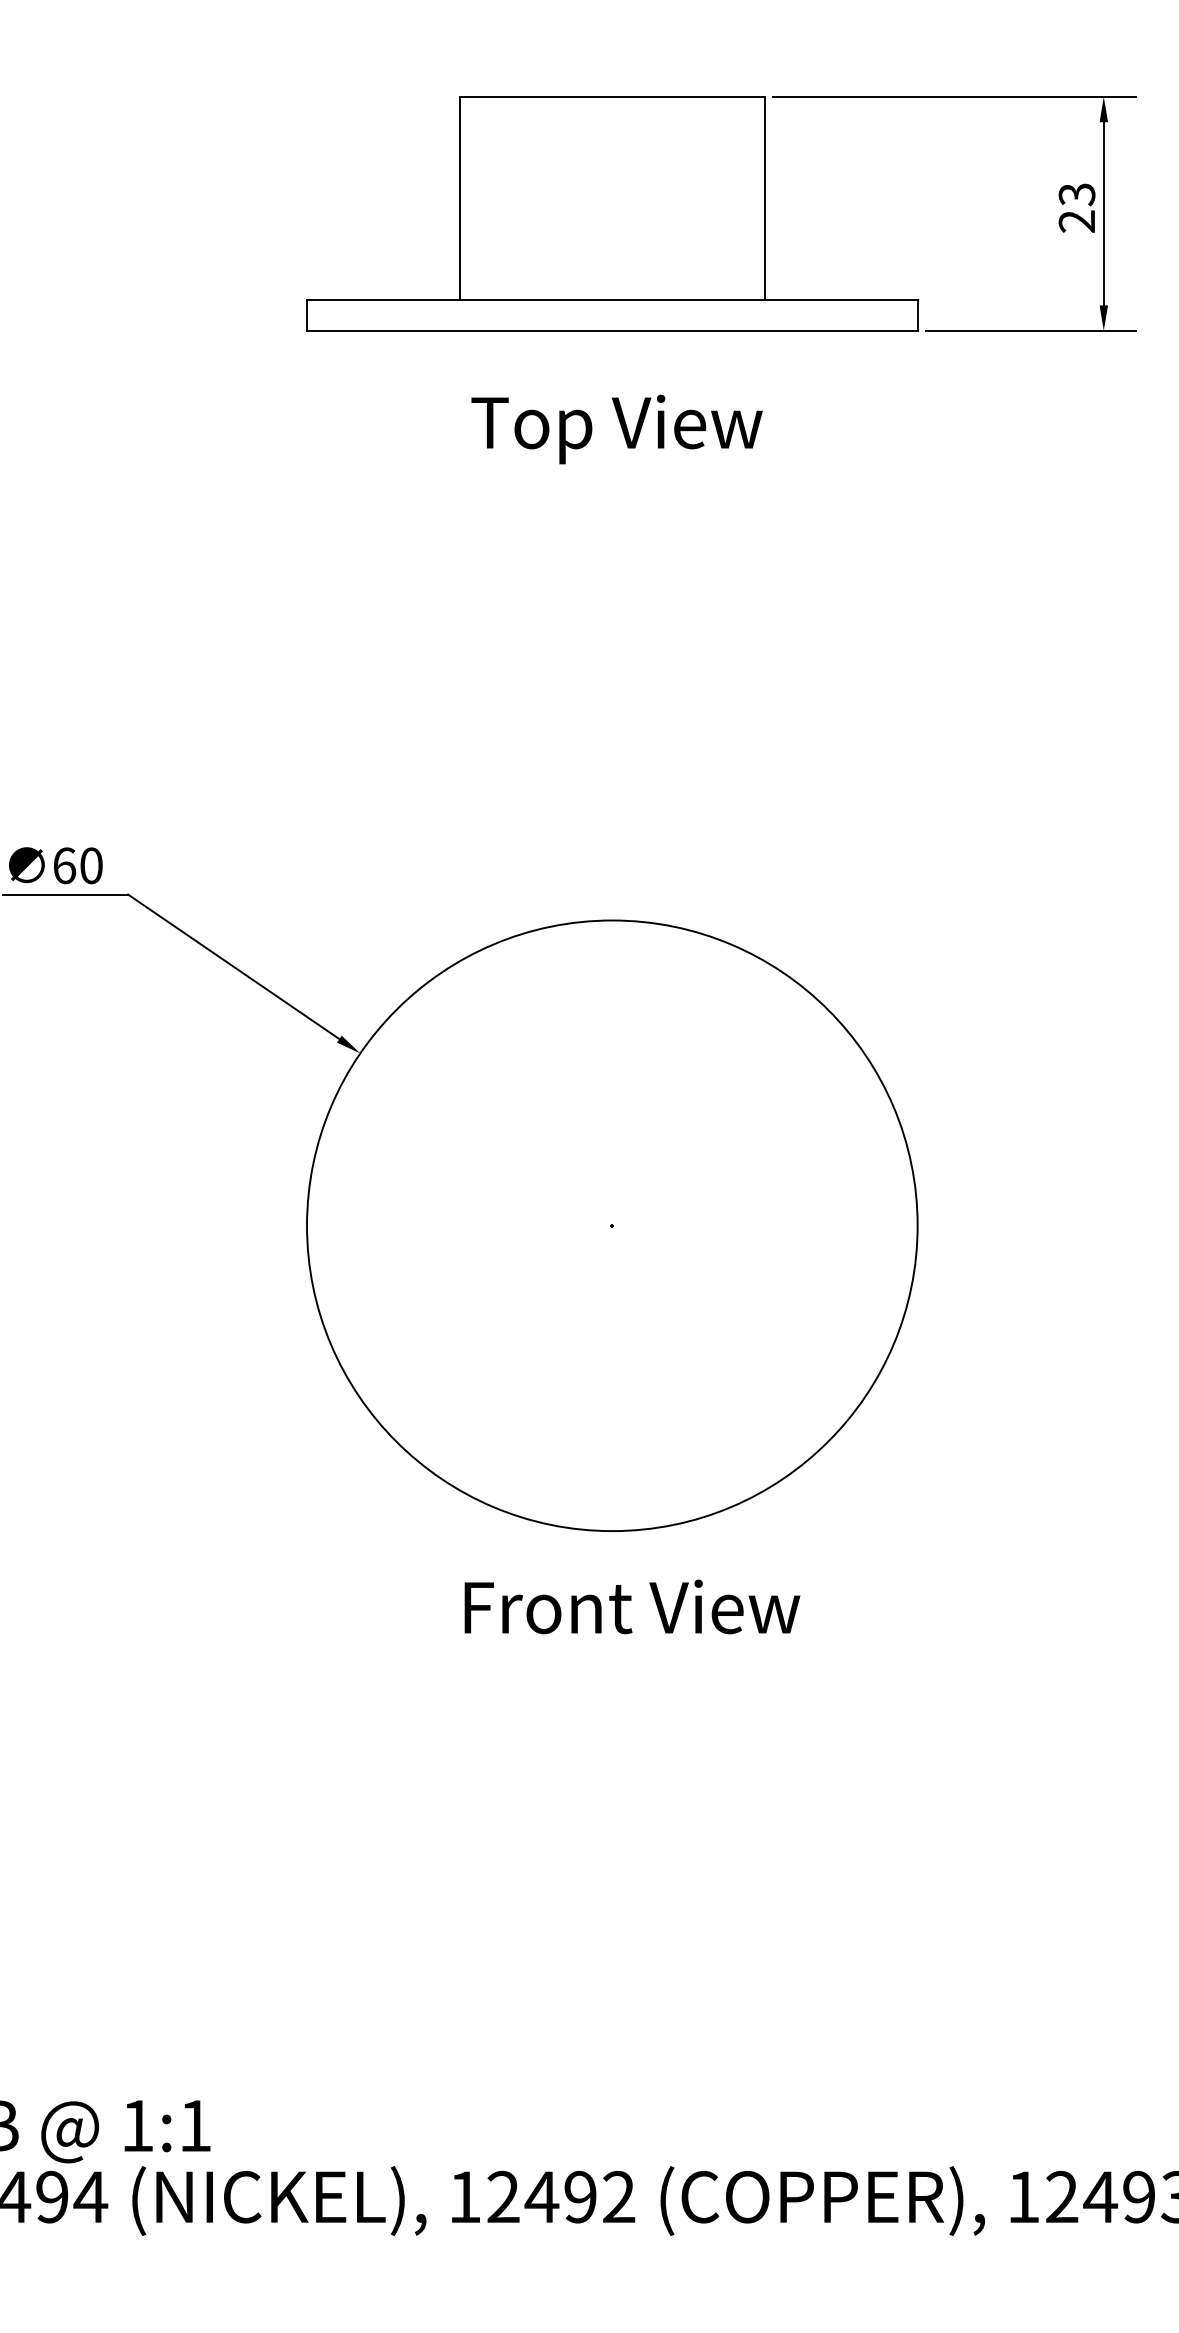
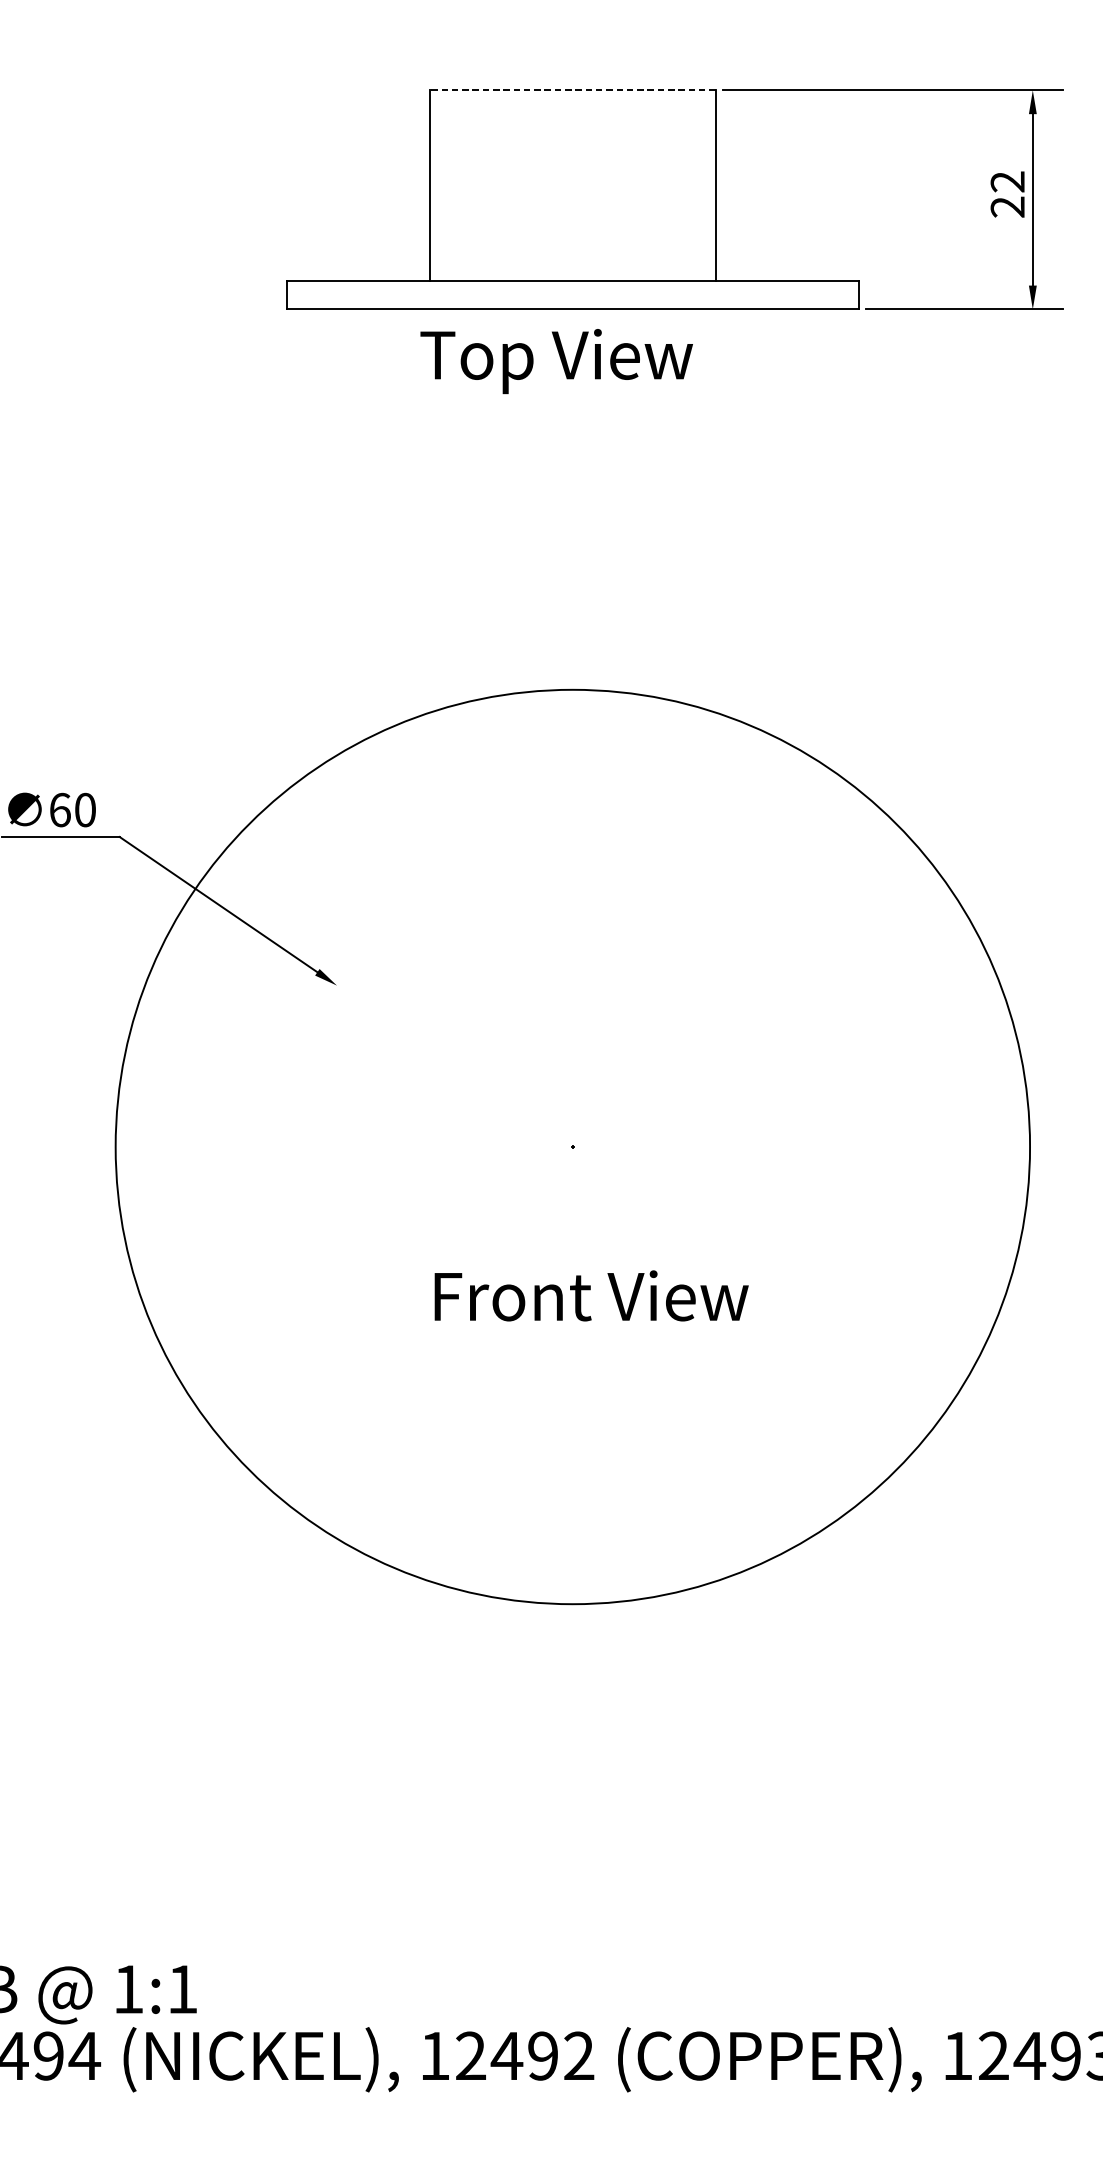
line: (612, 96) -> (573, 90), solid -> dashed
text: (1077, 194) -> (1008, 181), 23 -> 22
text: (616, 429) -> (556, 361), moved
circle: (612, 1225) -> (573, 1146), size x1.6
text: (632, 1606) -> (591, 1295), moved

